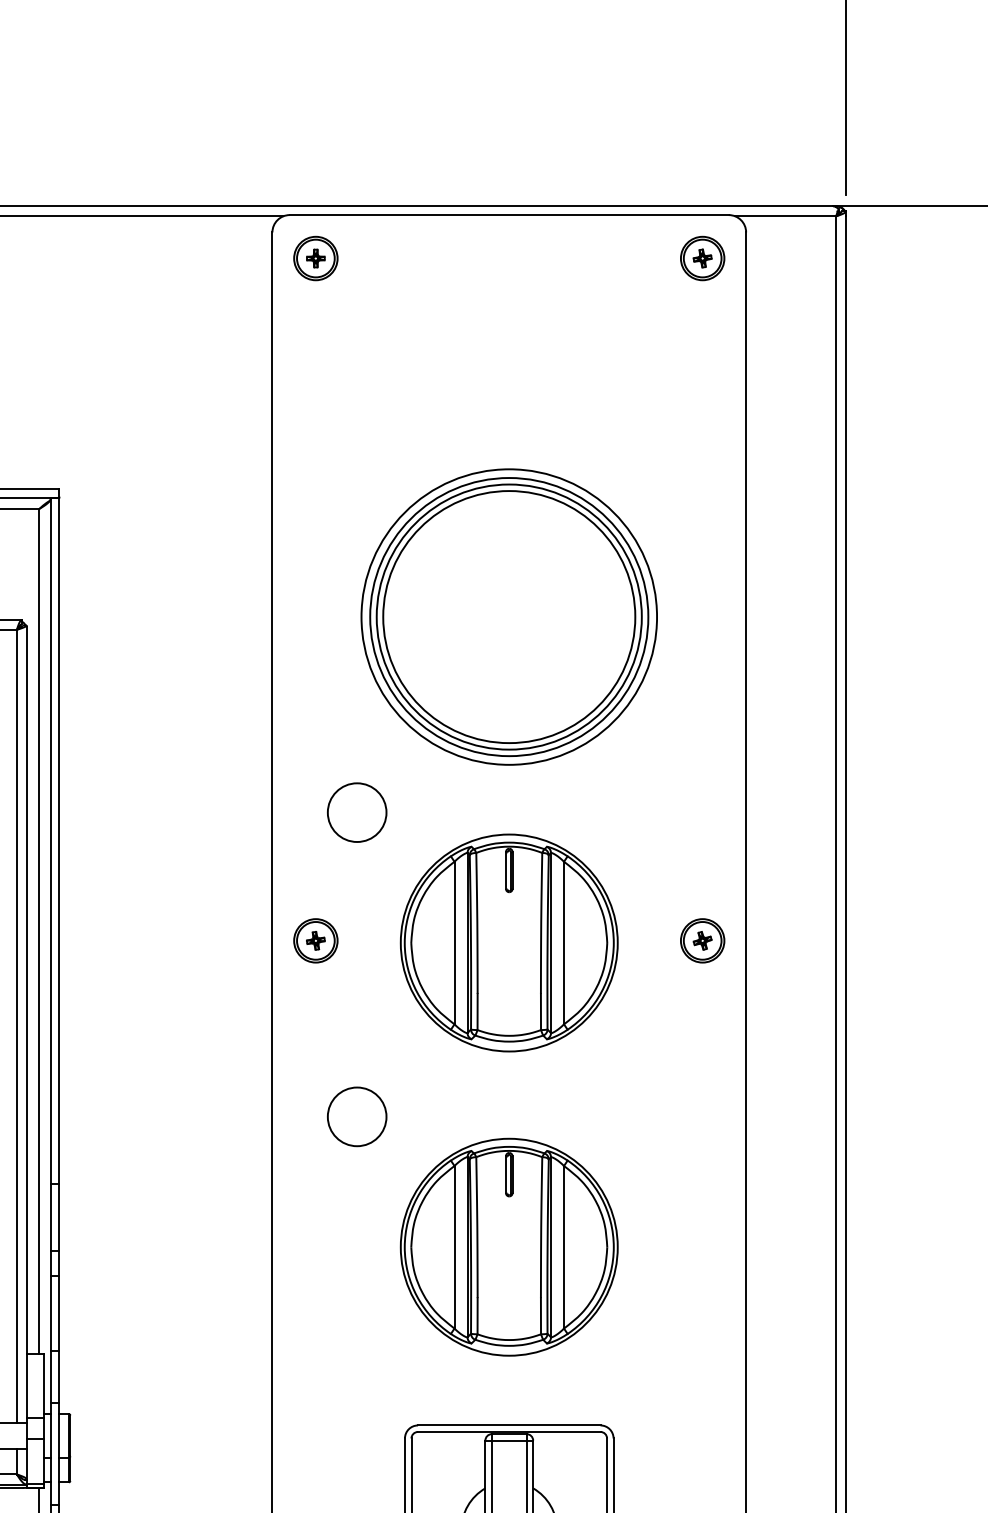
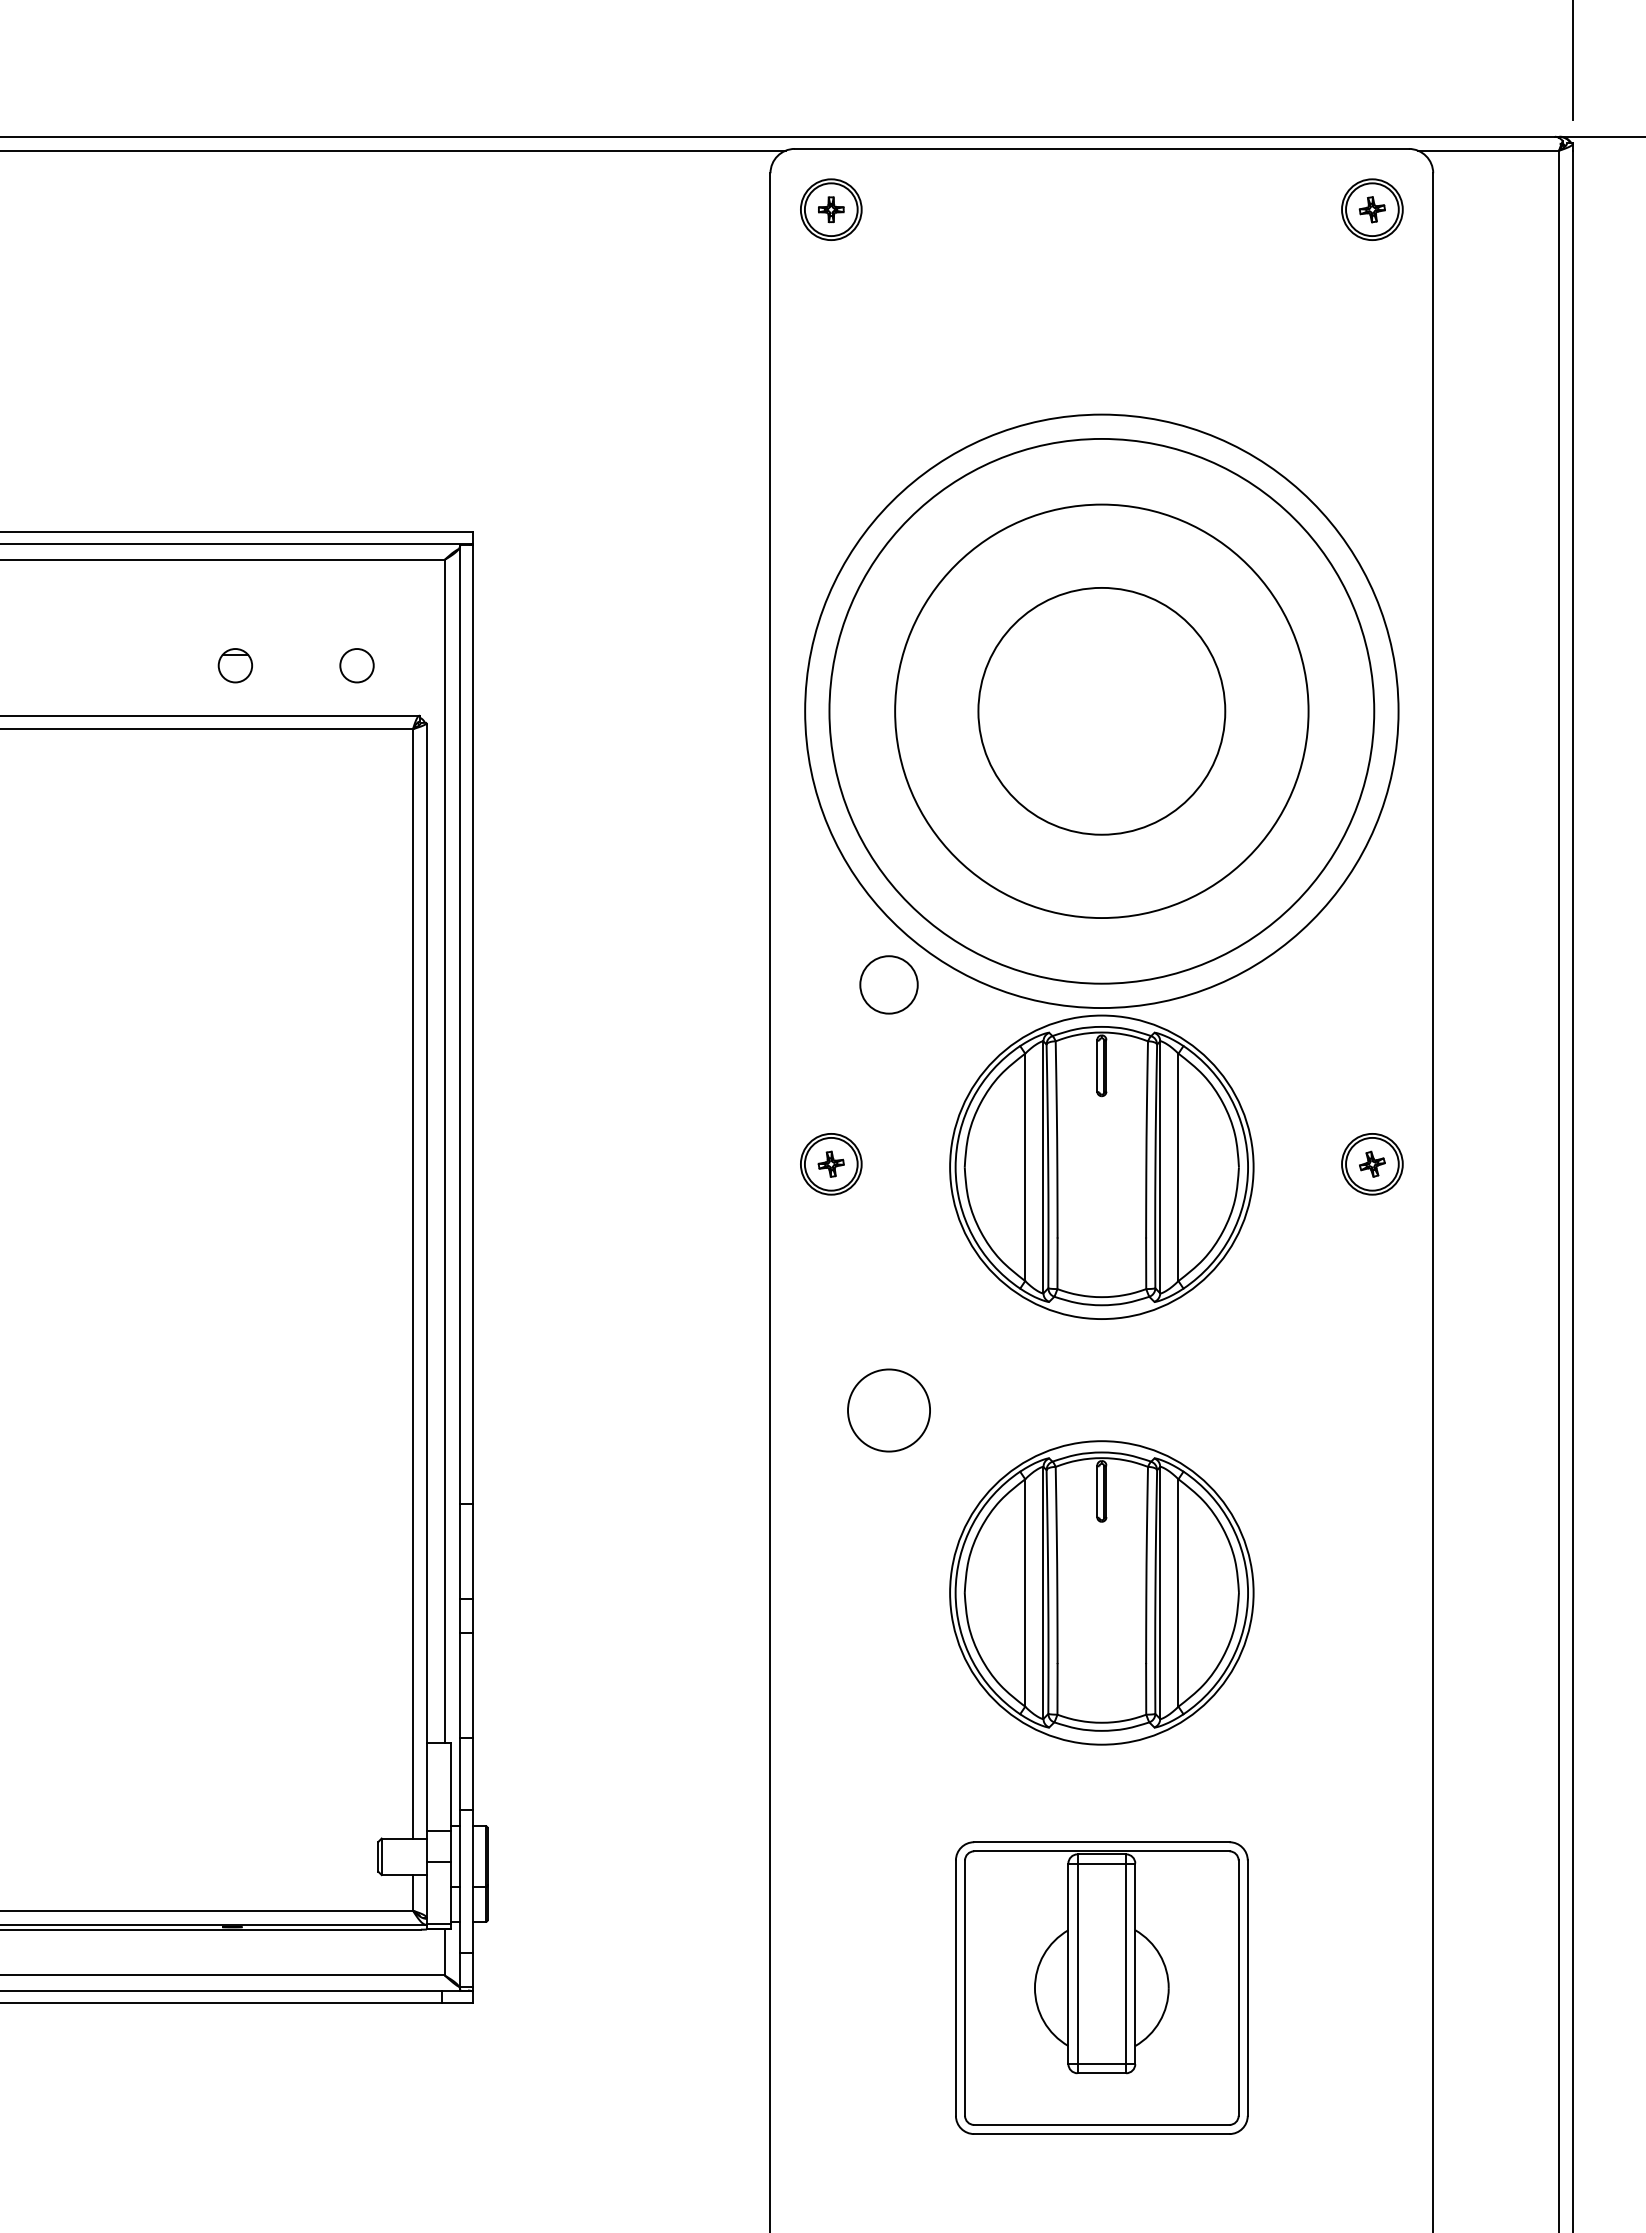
circle: (509, 616) -> (1101, 710), size x1.4
circle: (509, 616) -> (1101, 710), size x1.6
circle: (509, 617) -> (1101, 711), size x0.7
circle: (357, 812) -> (889, 984), size x0.7

